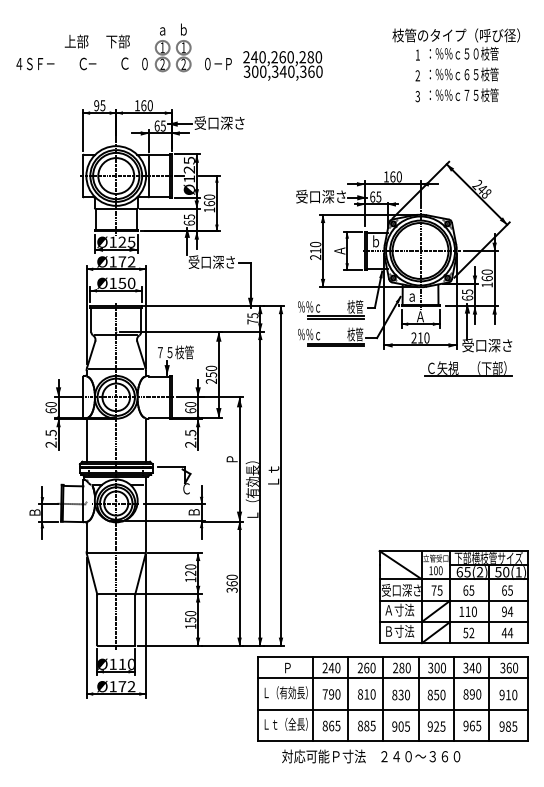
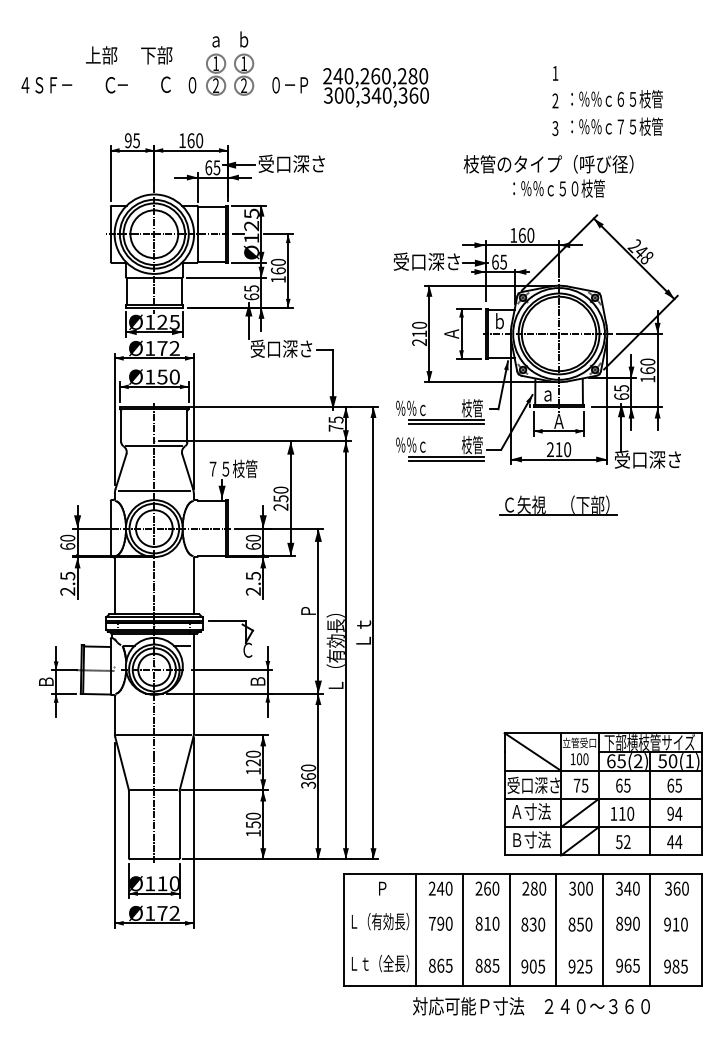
text: (456, 44) -> (548, 176), moved
part: (468, 375) -> (558, 514), moved
line: (393, 678) -> (522, 902), removed
line: (393, 710) -> (522, 944), removed
text: (371, 756) -> (531, 1006), moved

